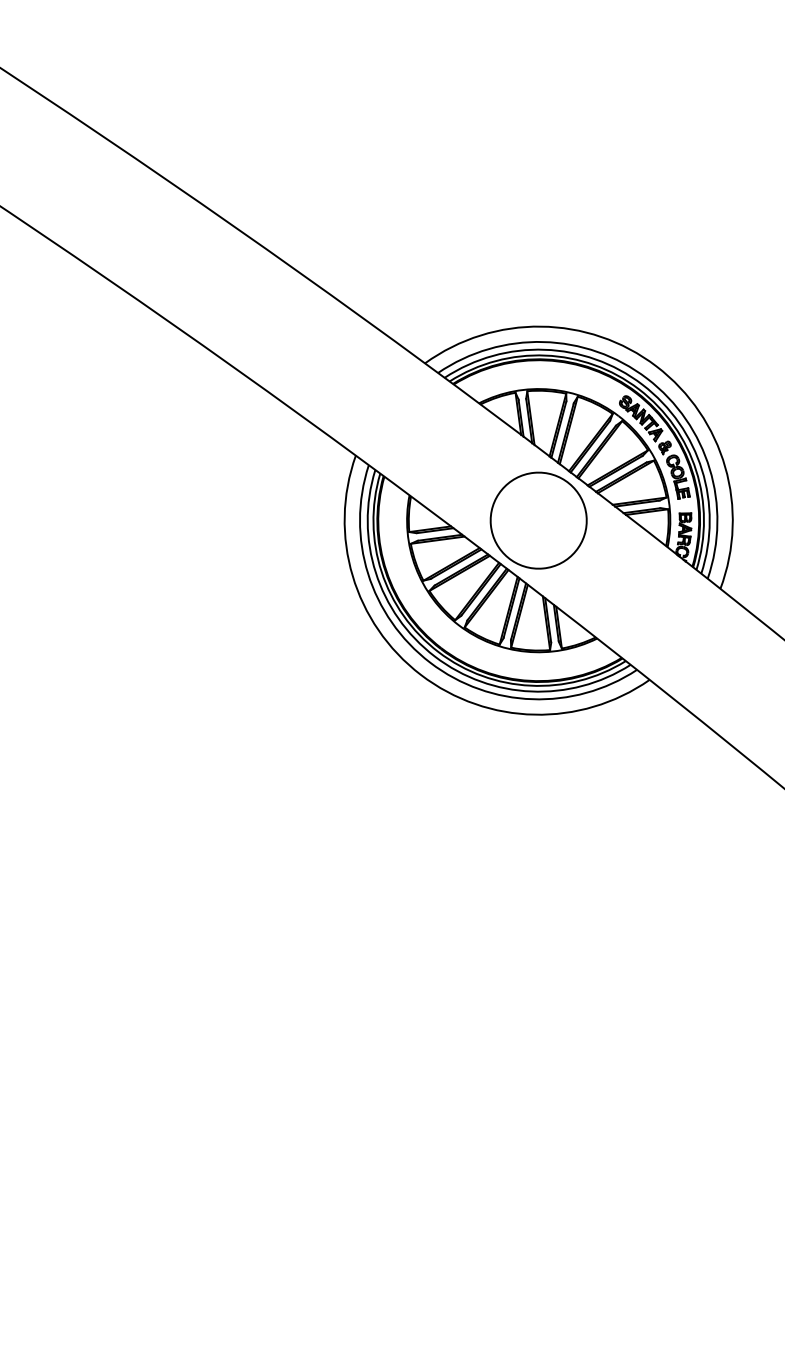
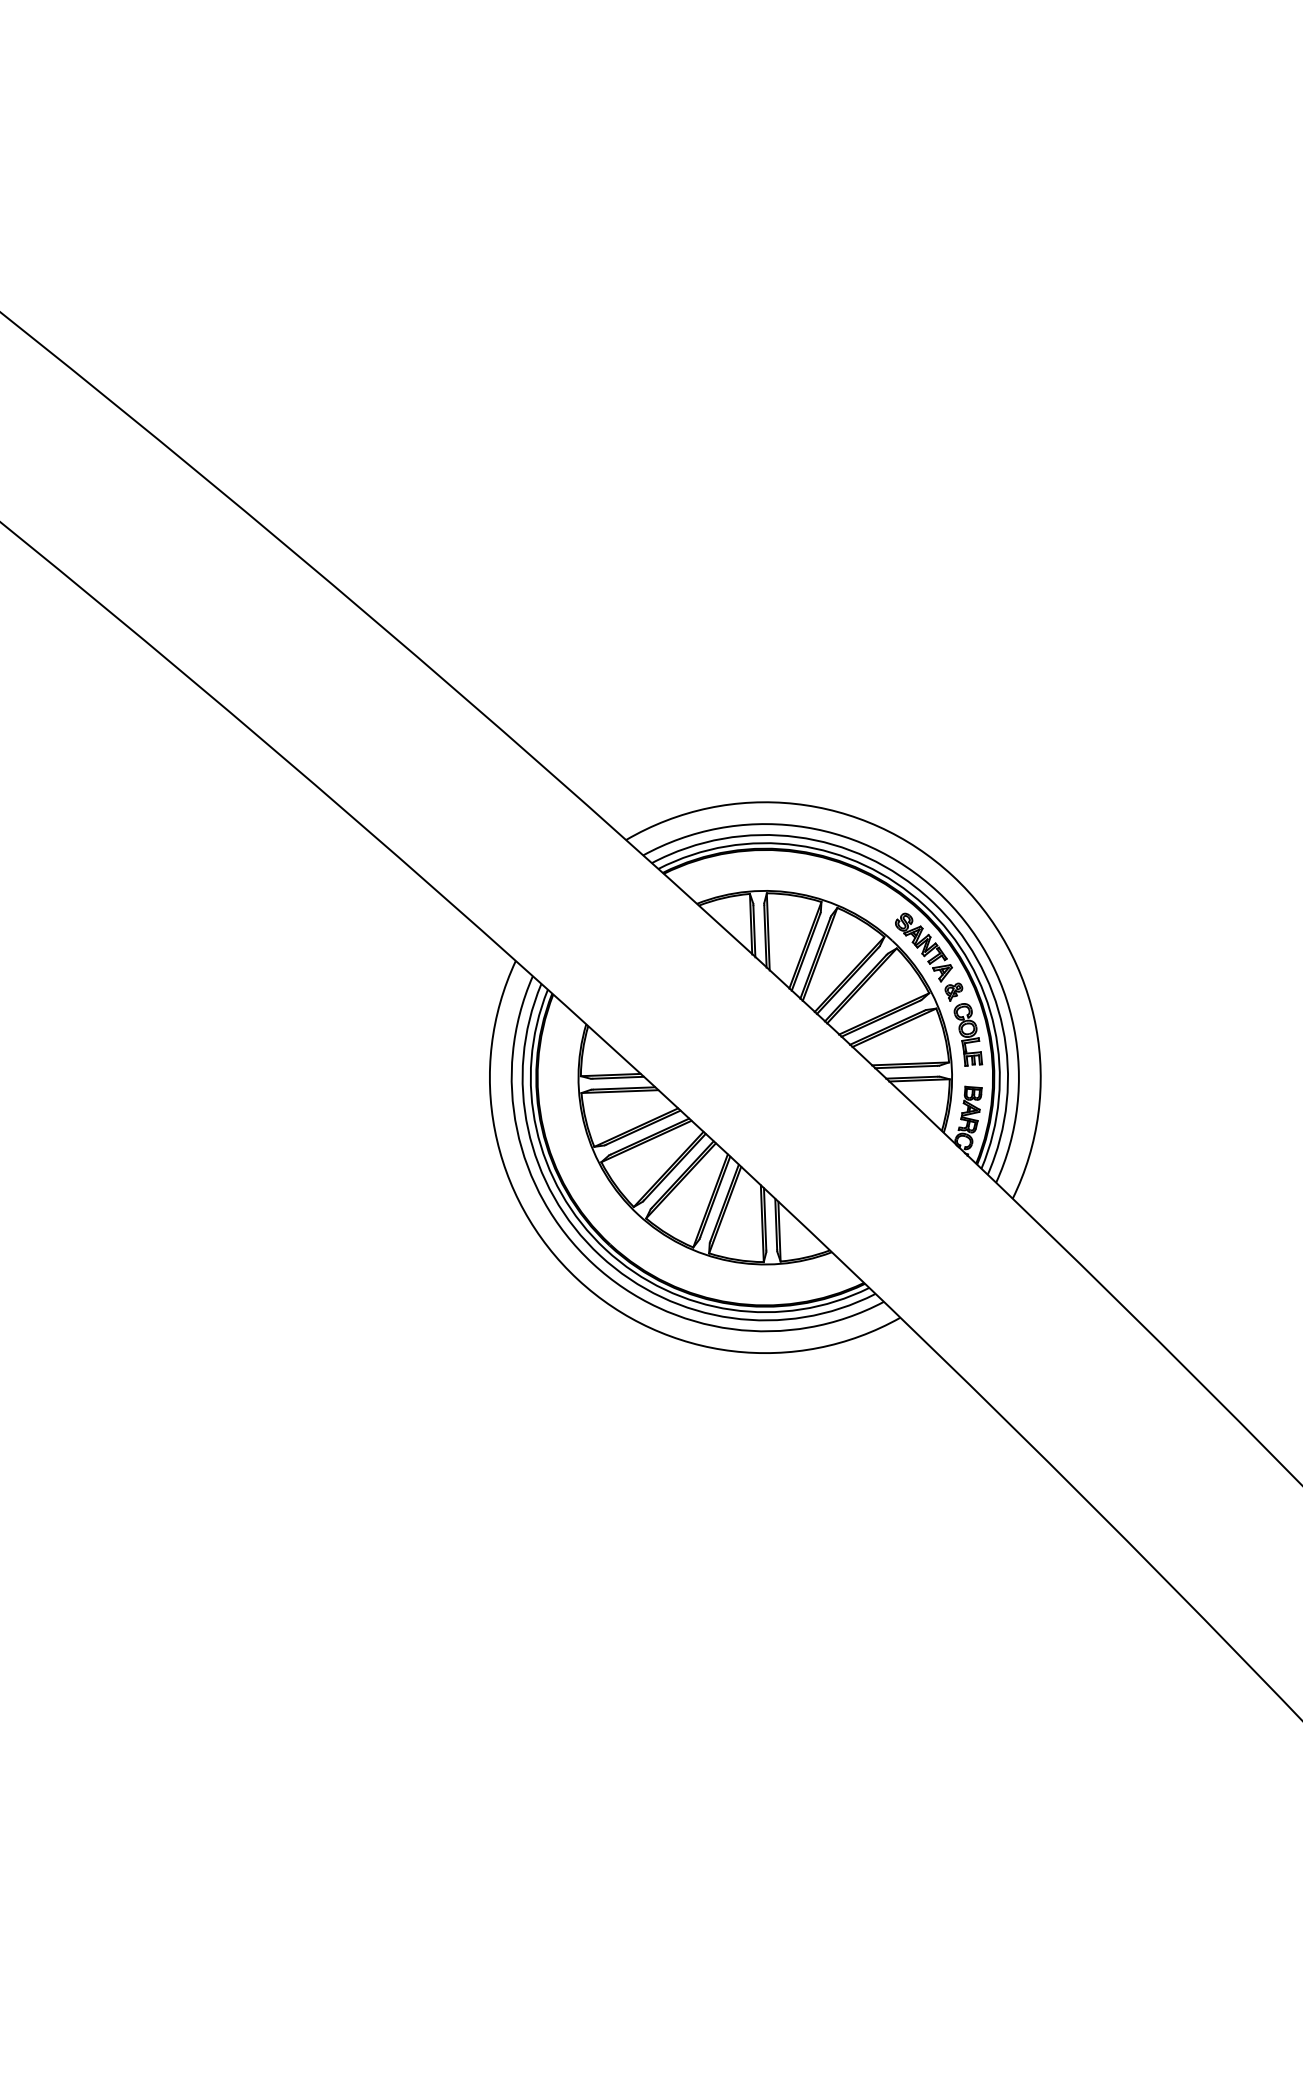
circle: (538, 520) -> (765, 1077), removed

